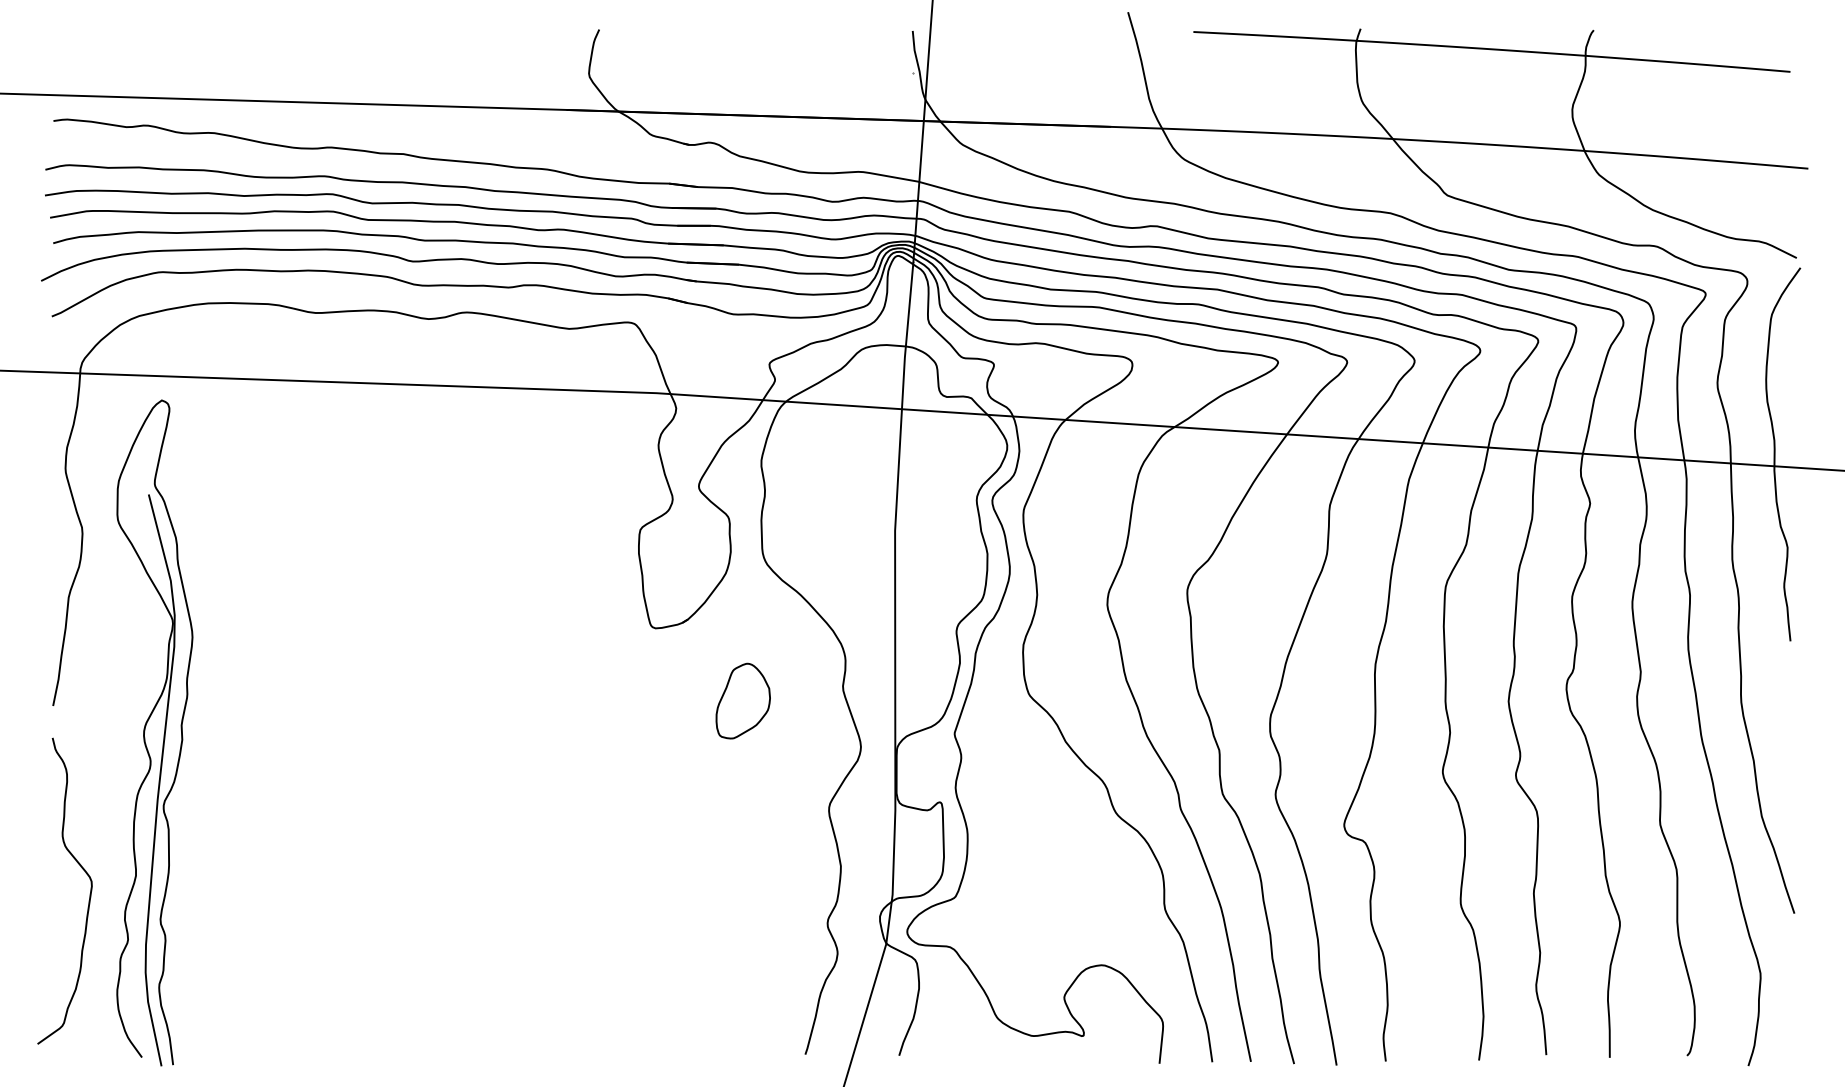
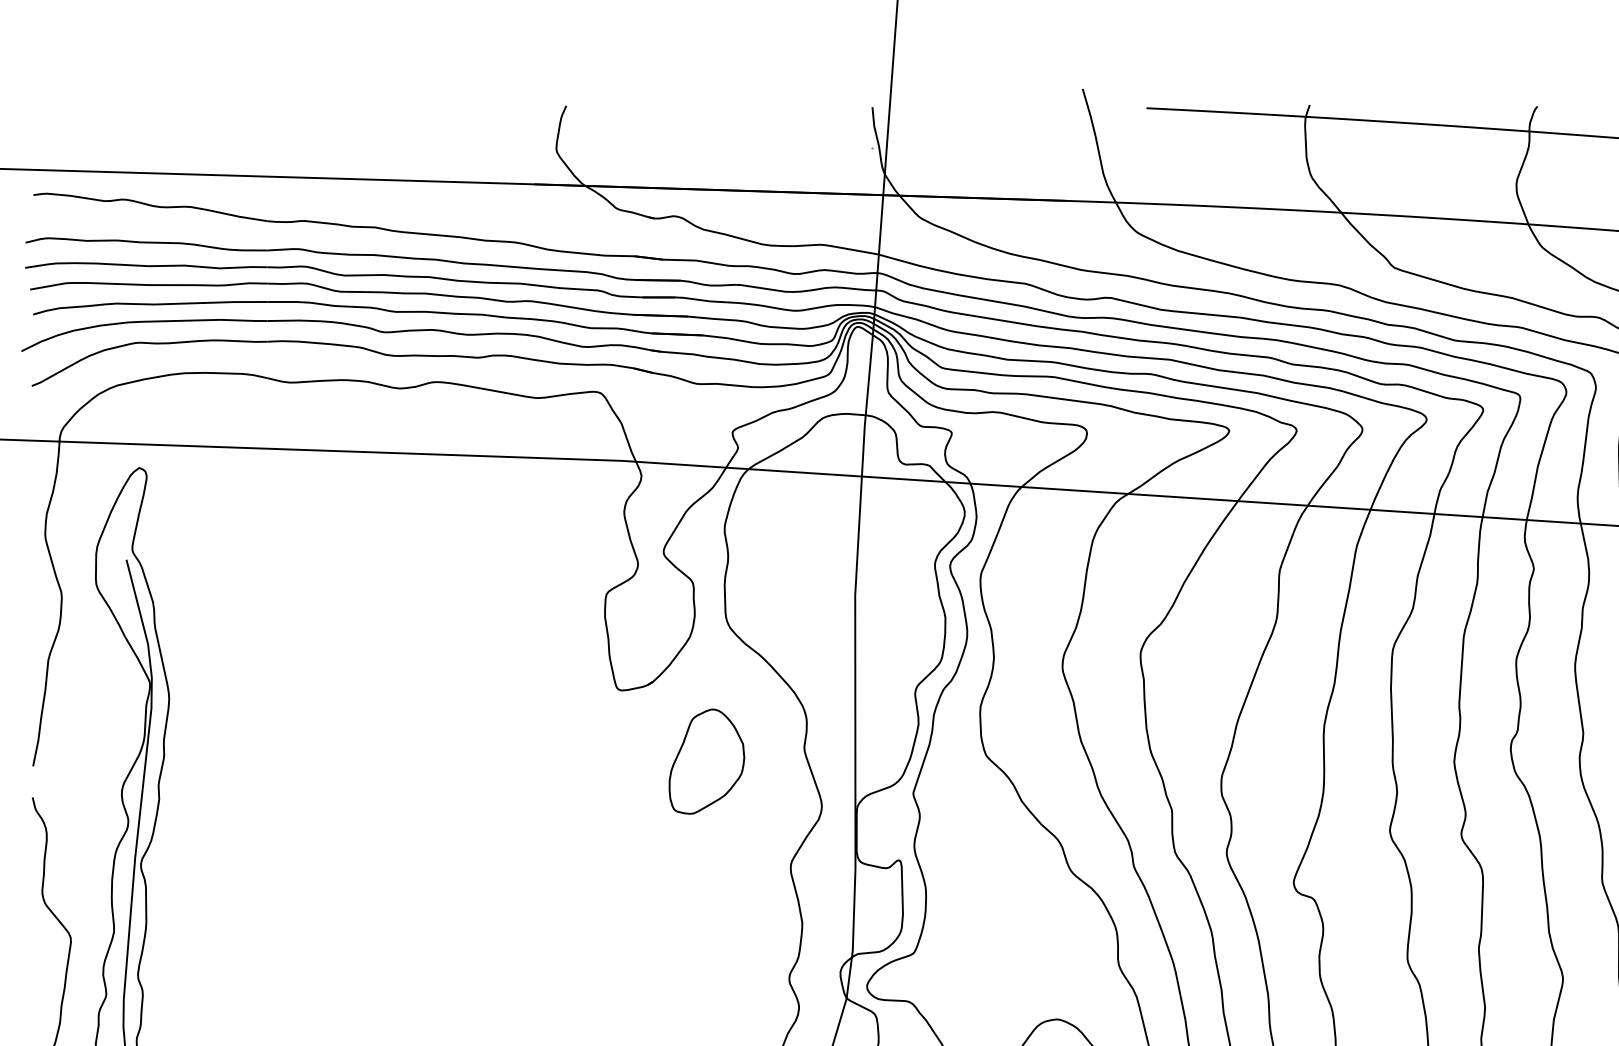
part: (743, 700) -> (707, 760), size x1.43

